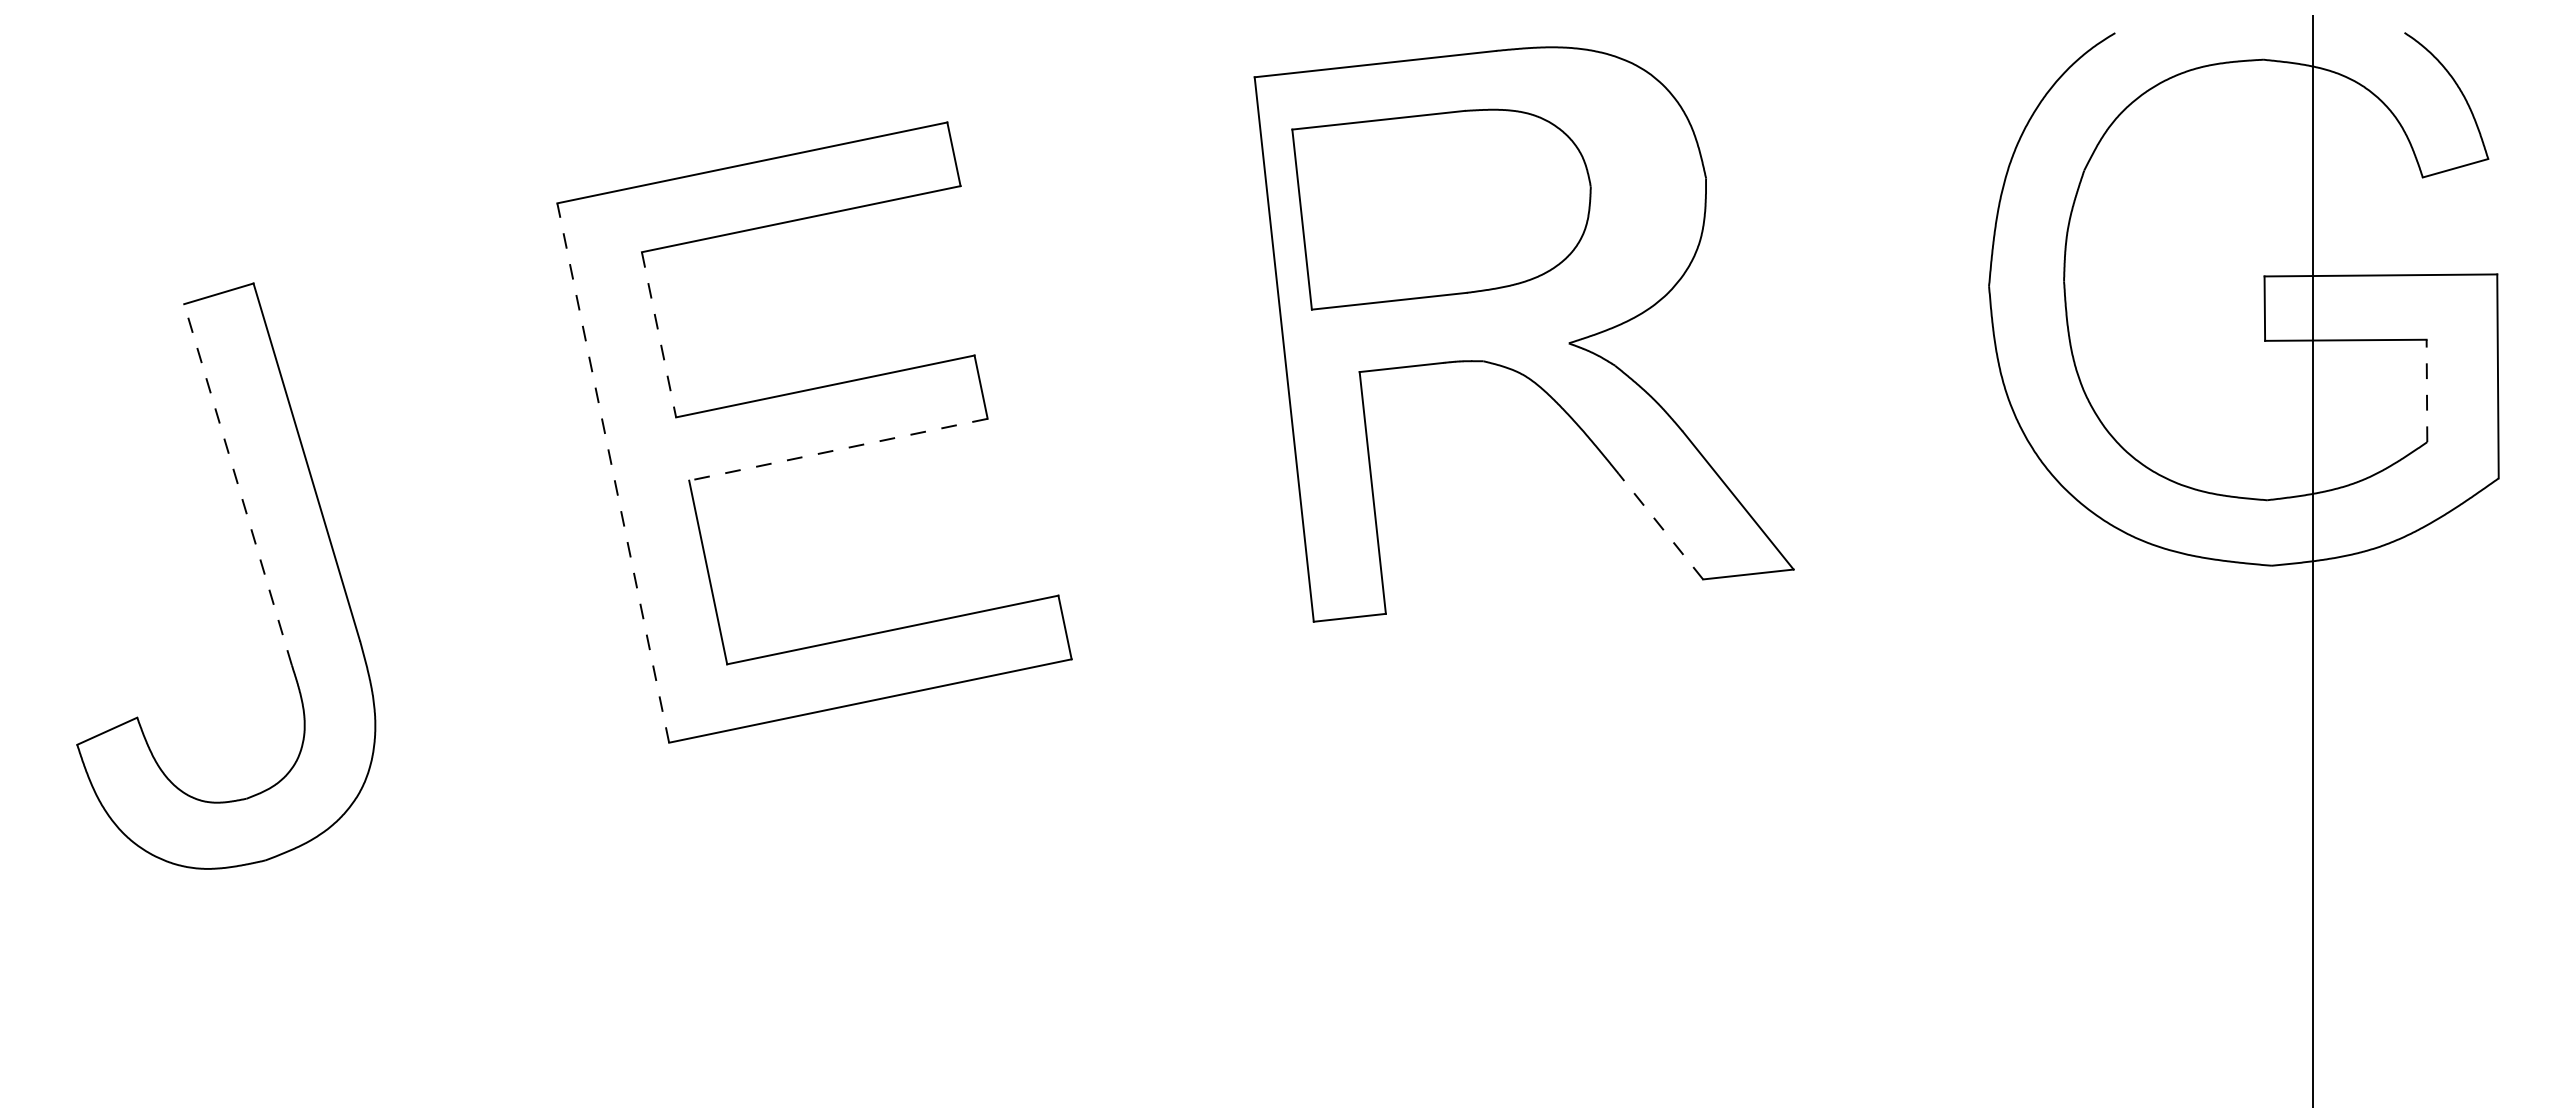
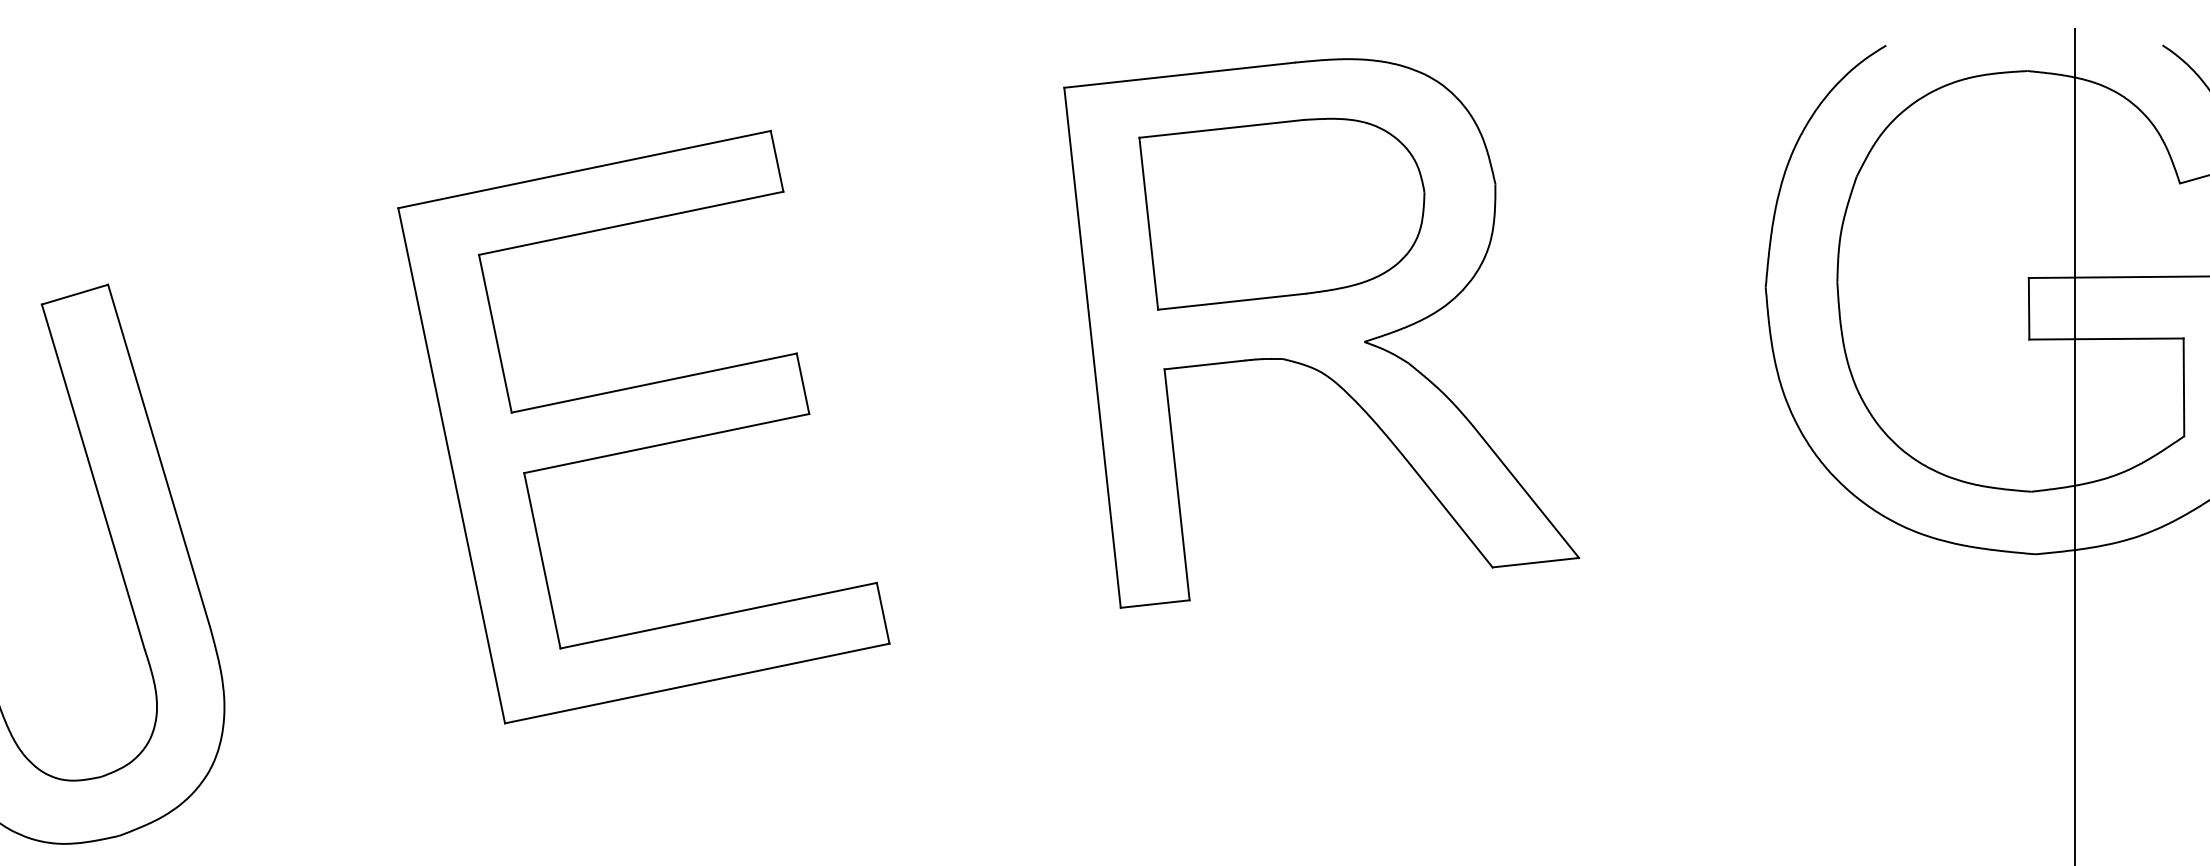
part: (1441, 209) -> (1281, 214), moved
line: (659, 335) -> (495, 334), dashed -> solid
line: (2426, 390) -> (2183, 386), dashed -> solid
line: (837, 449) -> (665, 443), dashed -> solid
line: (613, 472) -> (451, 465), dashed -> solid
line: (237, 484) -> (92, 476), dashed -> solid
line: (1660, 526) -> (1451, 516), dashed -> solid

